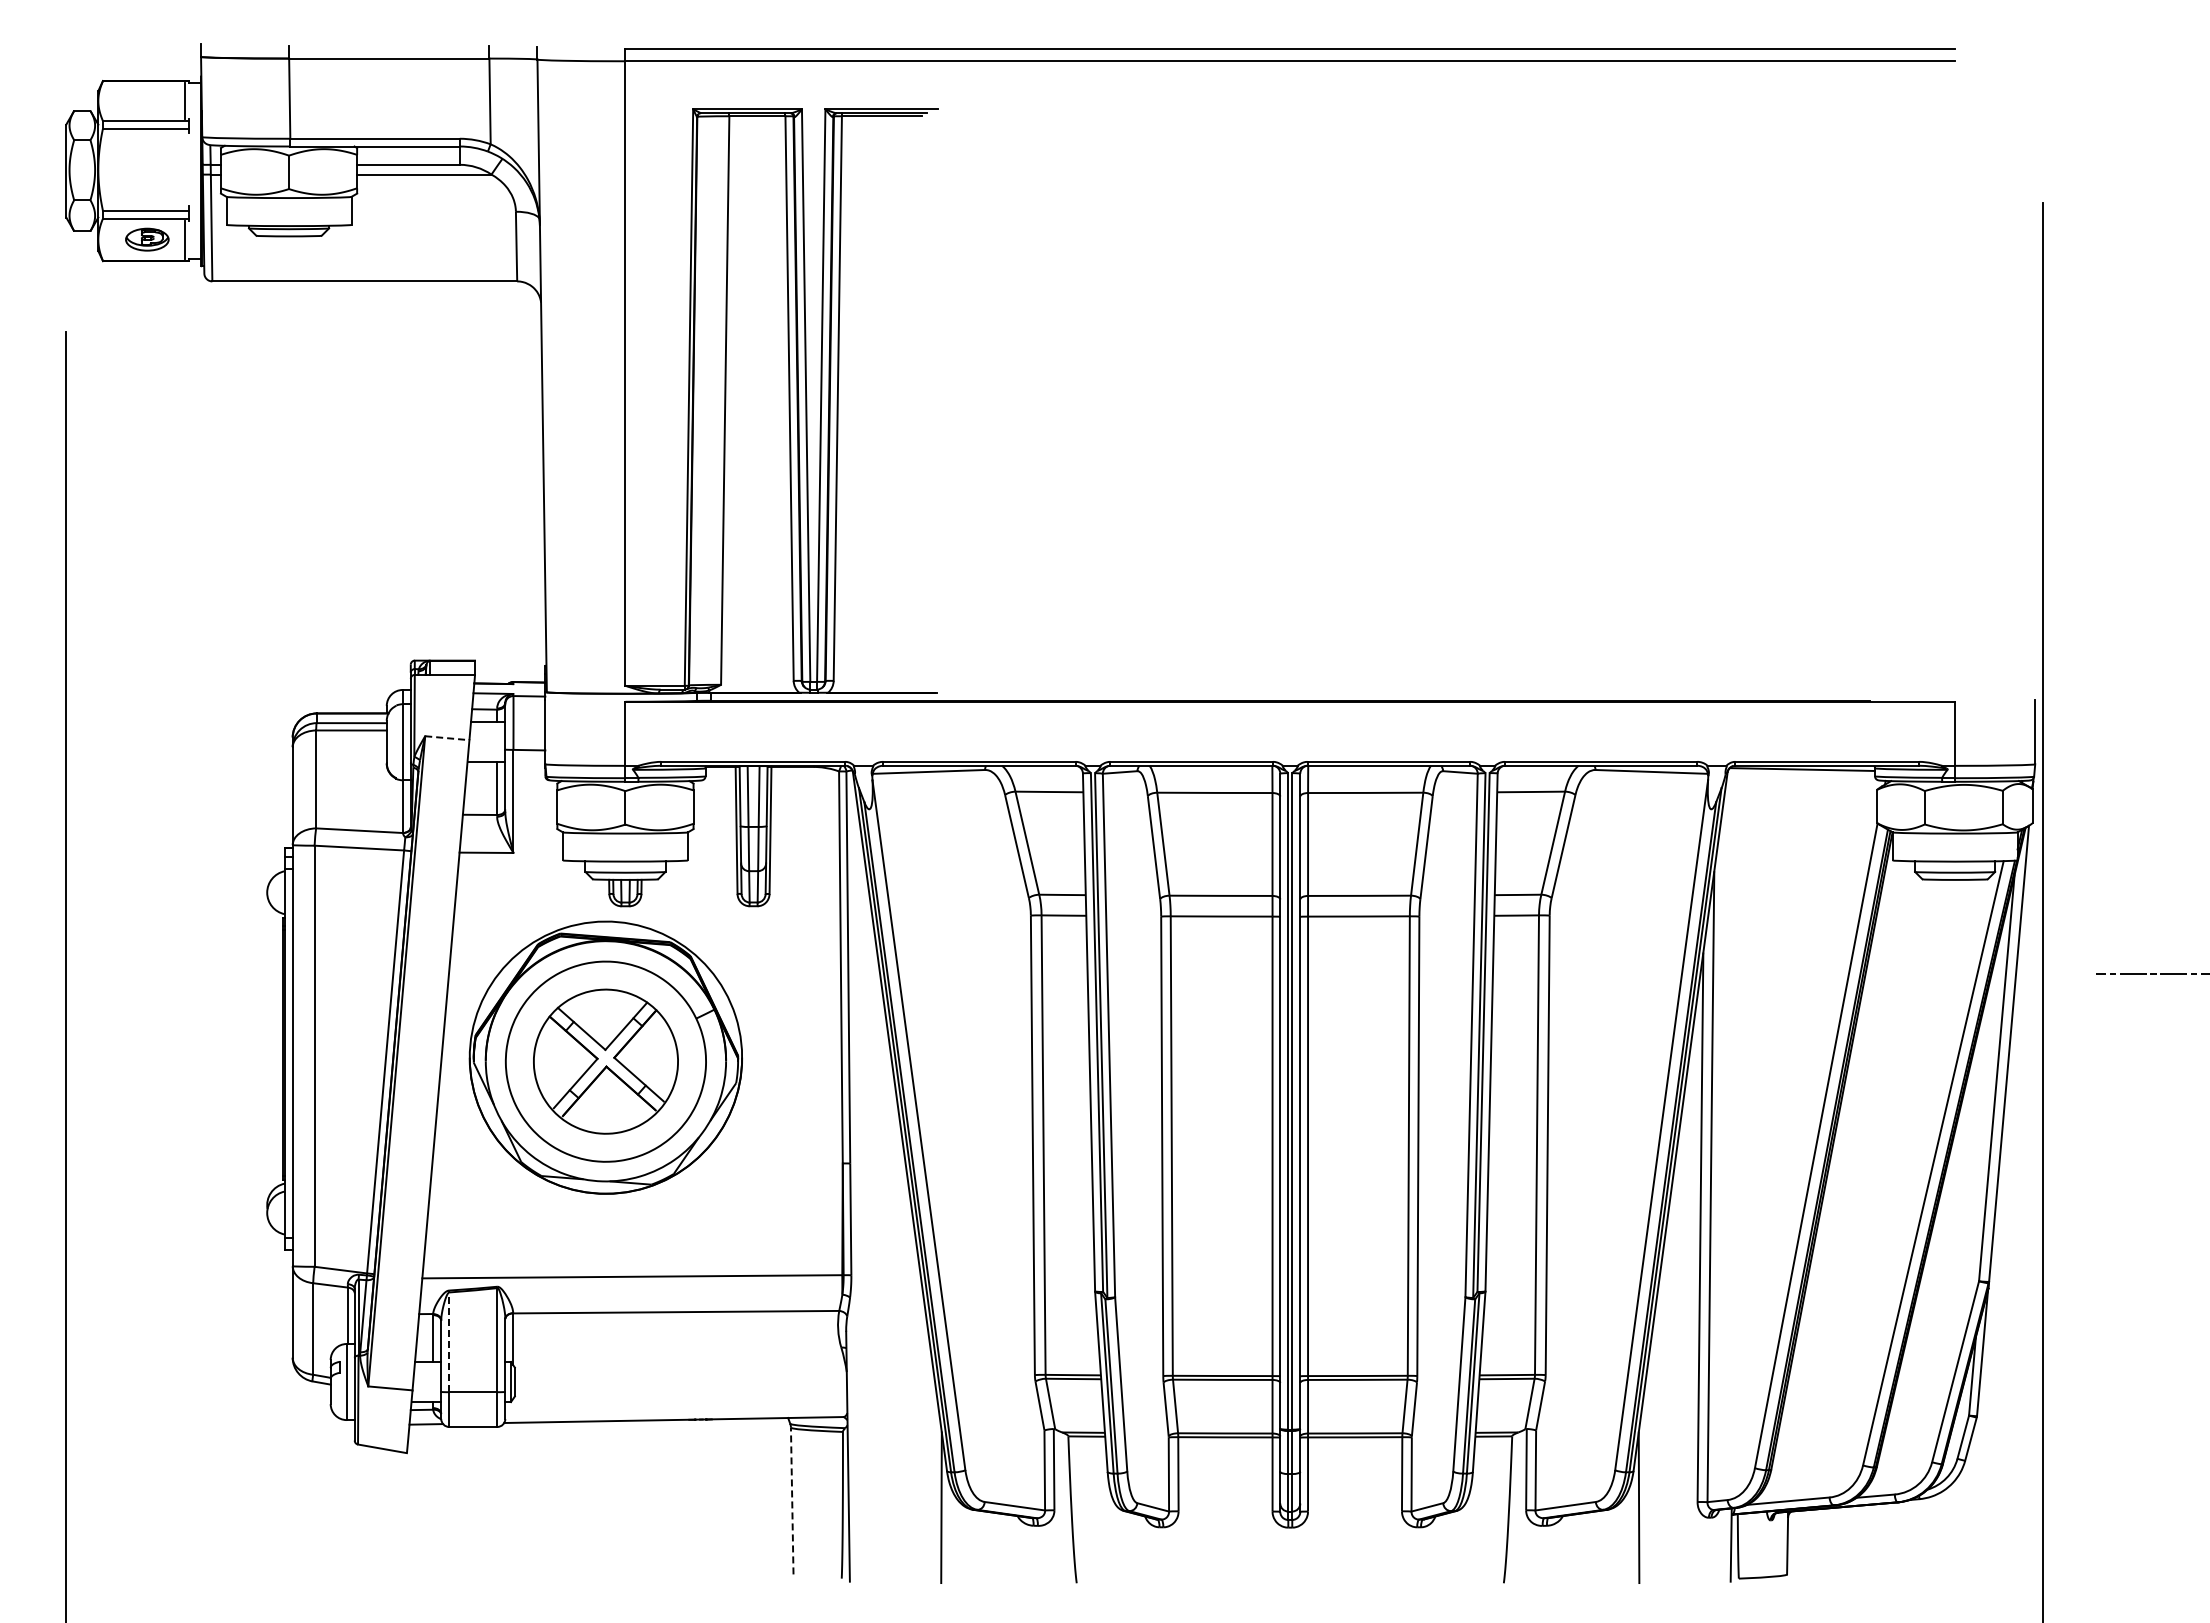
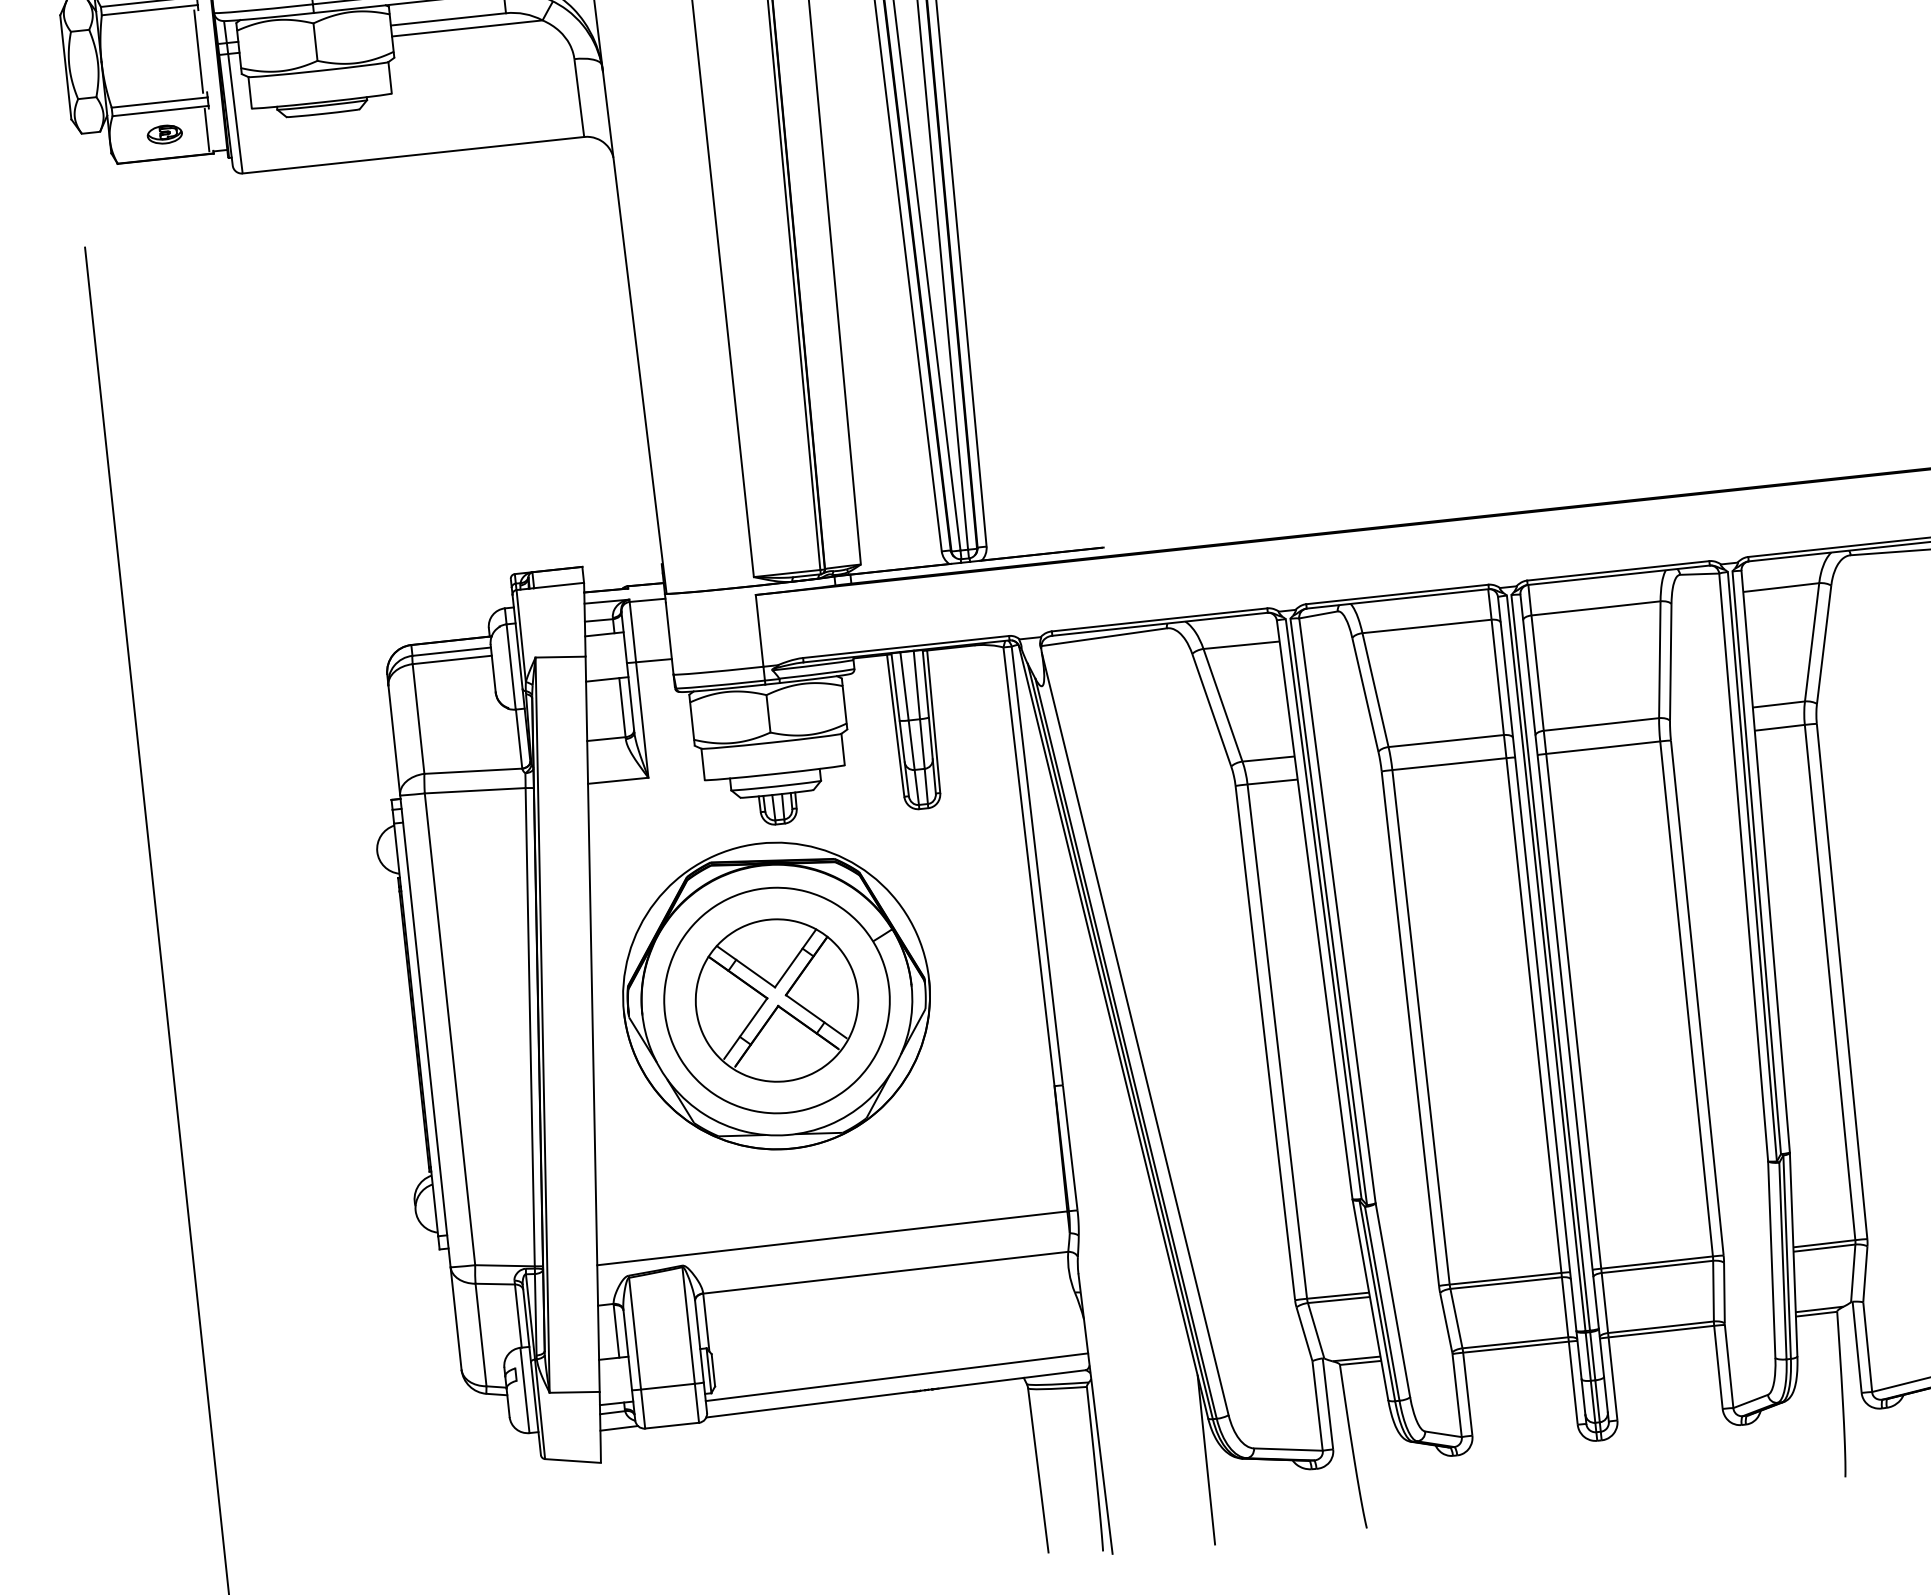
line: (185, 169) -> (199, 51), added
part: (147, 239) -> (164, 134), size x0.71
line: (447, 738) -> (560, 657), dashed -> solid
line: (449, 1342) -> (635, 1333), dashed -> solid
line: (676, 1405) -> (897, 1377), added
line: (792, 1500) -> (1038, 1469), dashed -> solid

